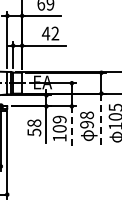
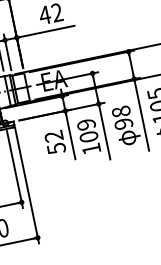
line: (101, 121) -> (141, 115), dashed -> solid
text: (34, 123) -> (54, 136), 58 -> 52
line: (71, 127) -> (104, 131), dashed -> solid

